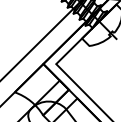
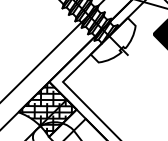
hatch: (39, 88) -> (45, 108), added

